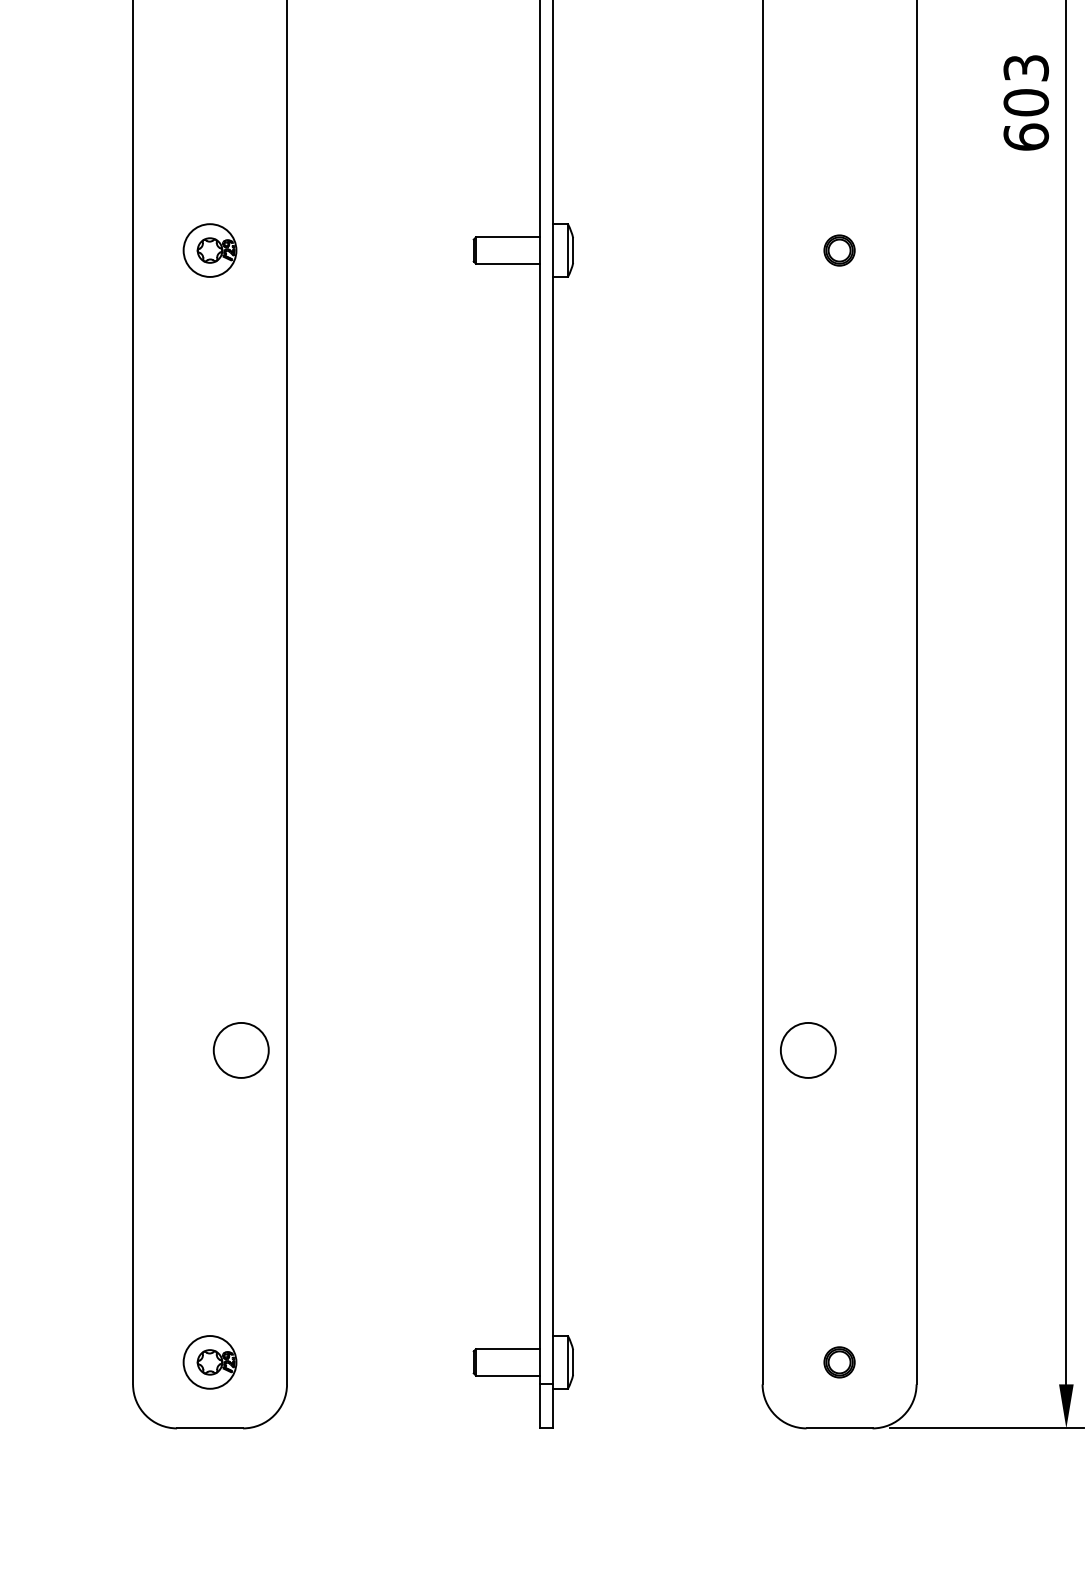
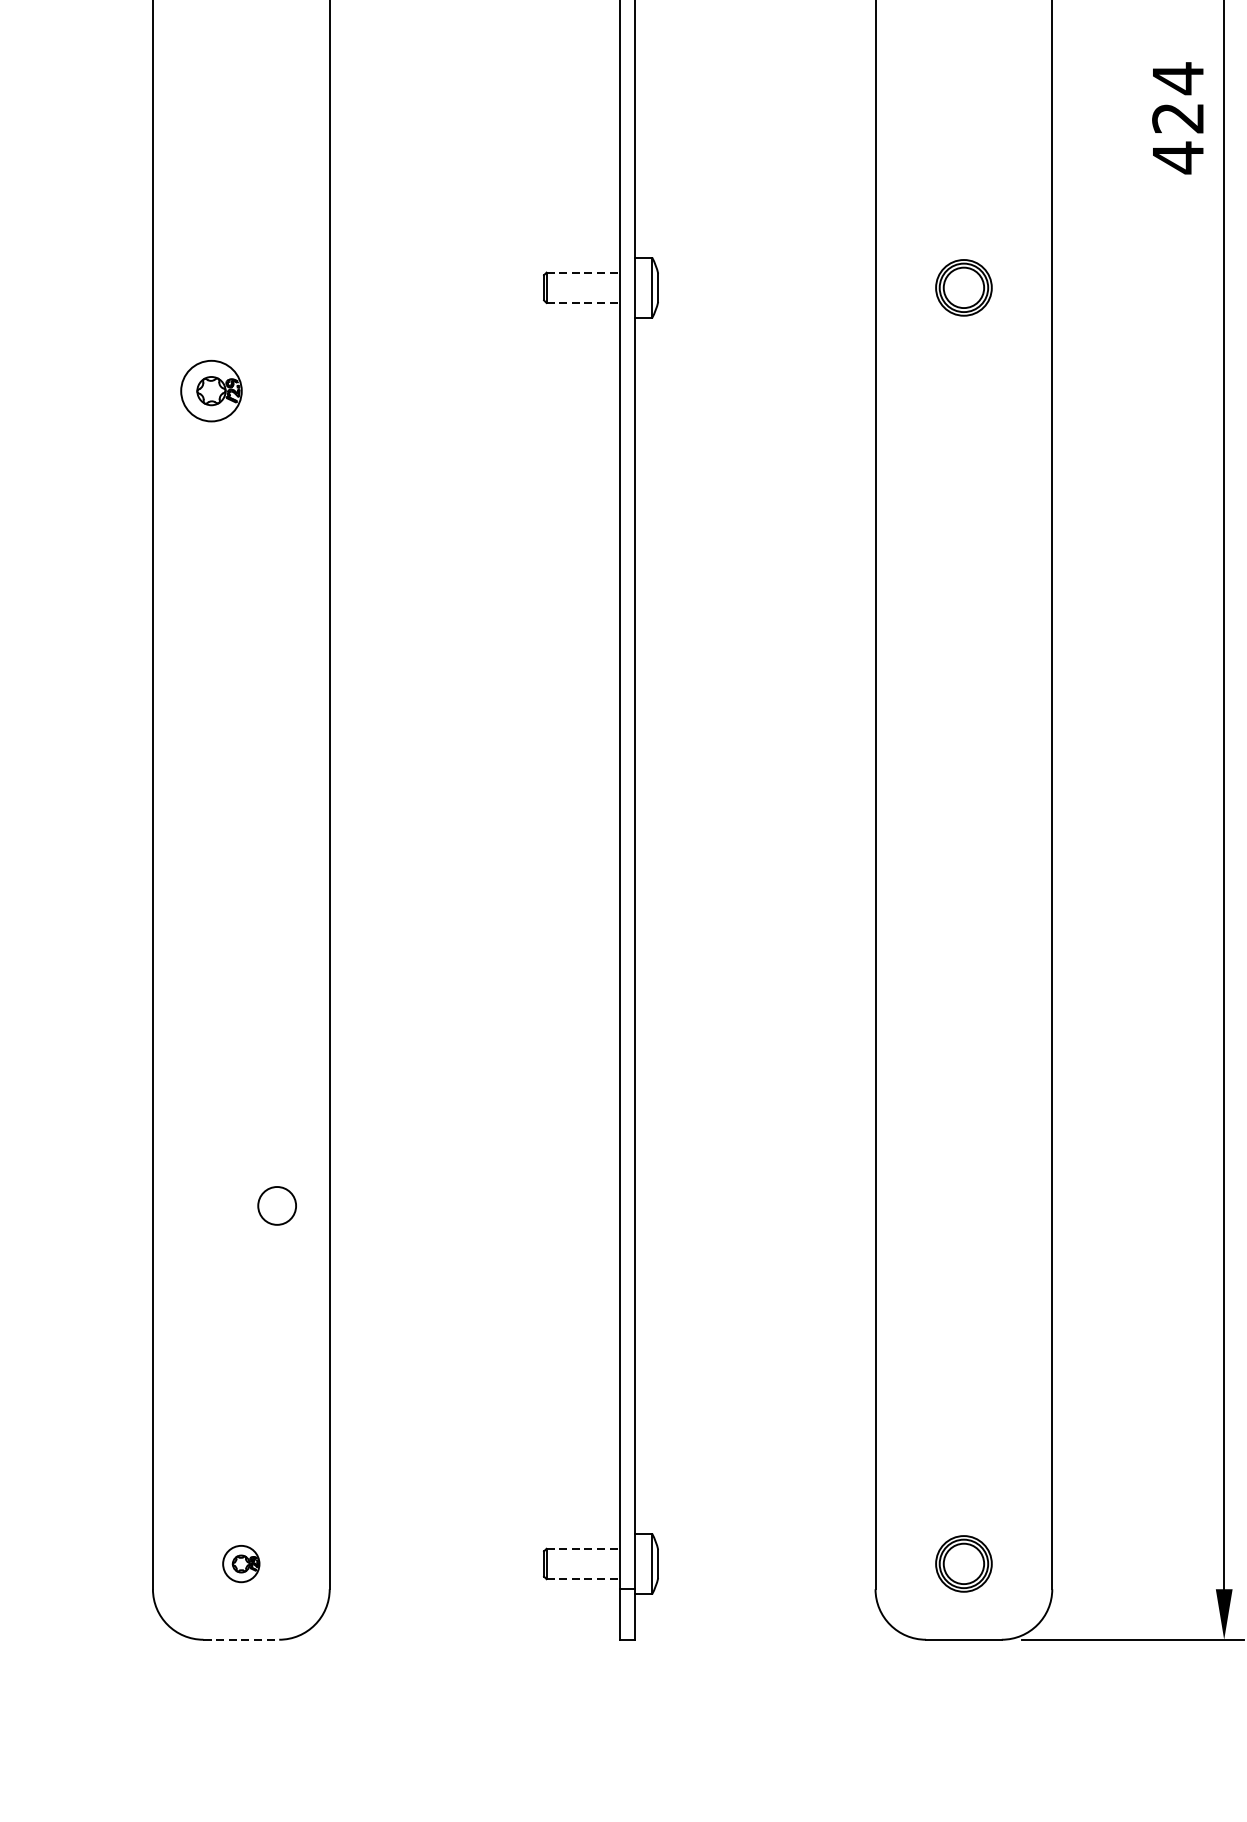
text: (1026, 102) -> (1178, 117), 603 -> 424
line: (507, 237) -> (582, 272), solid -> dashed
part: (209, 250) -> (210, 391), moved
part: (839, 250) -> (963, 287), size x1.6
line: (507, 263) -> (582, 302), solid -> dashed
circle: (240, 1049) -> (276, 1204), size x0.6
circle: (808, 1050) -> (928, 1205), removed
line: (507, 1349) -> (582, 1549), solid -> dashed
part: (209, 1362) -> (240, 1564), size x0.6
part: (839, 1362) -> (963, 1564), size x1.6
line: (507, 1375) -> (582, 1579), solid -> dashed
line: (210, 1428) -> (241, 1639), solid -> dashed

